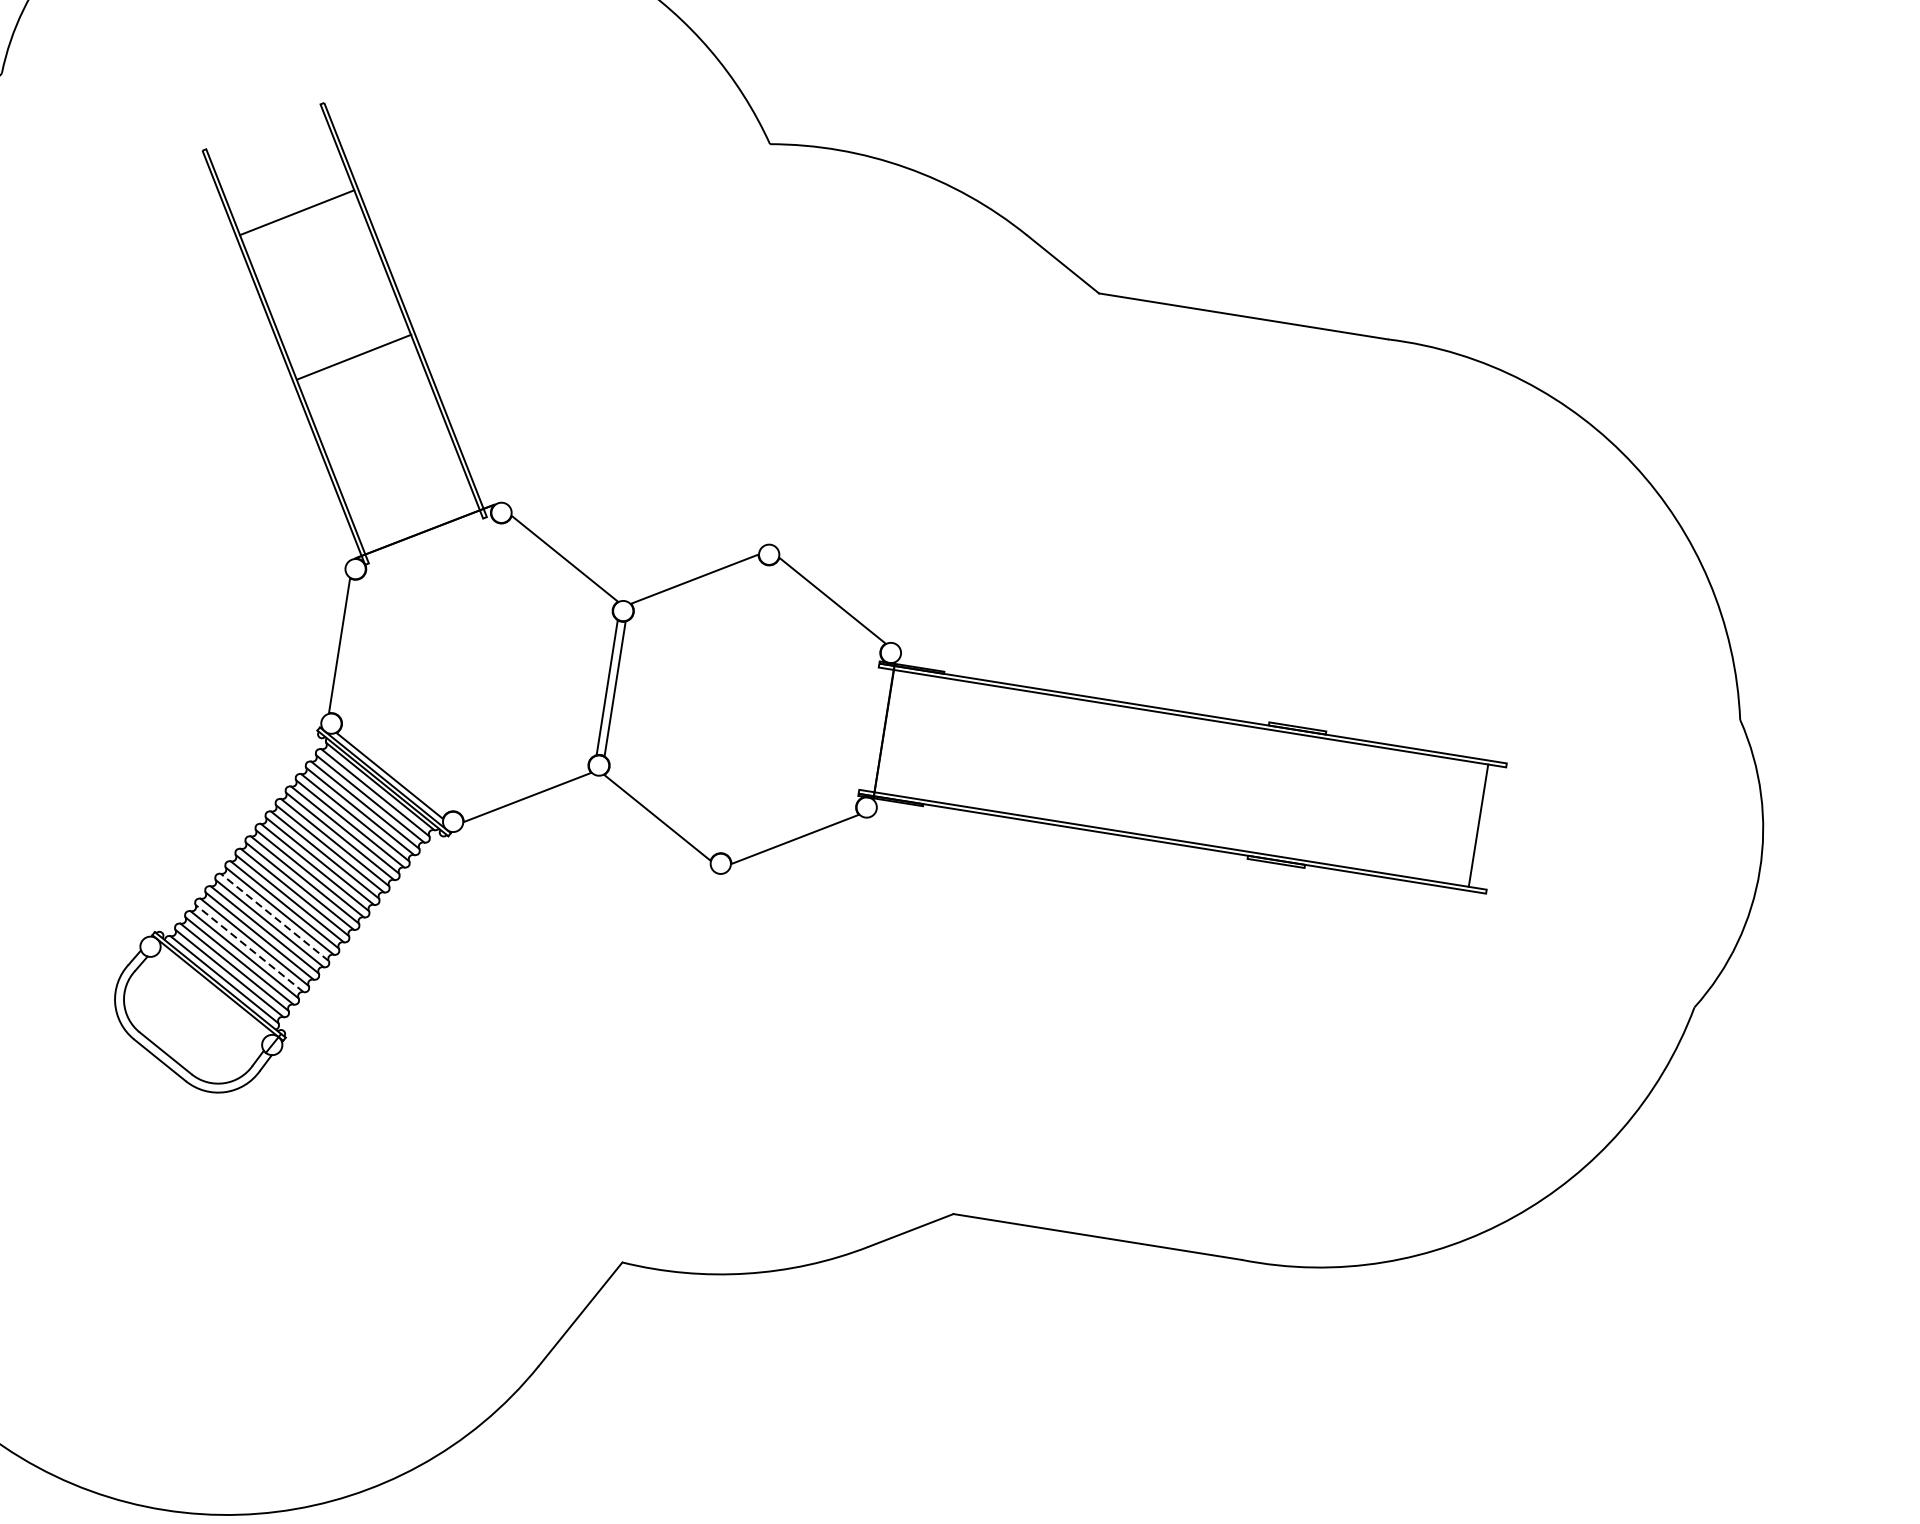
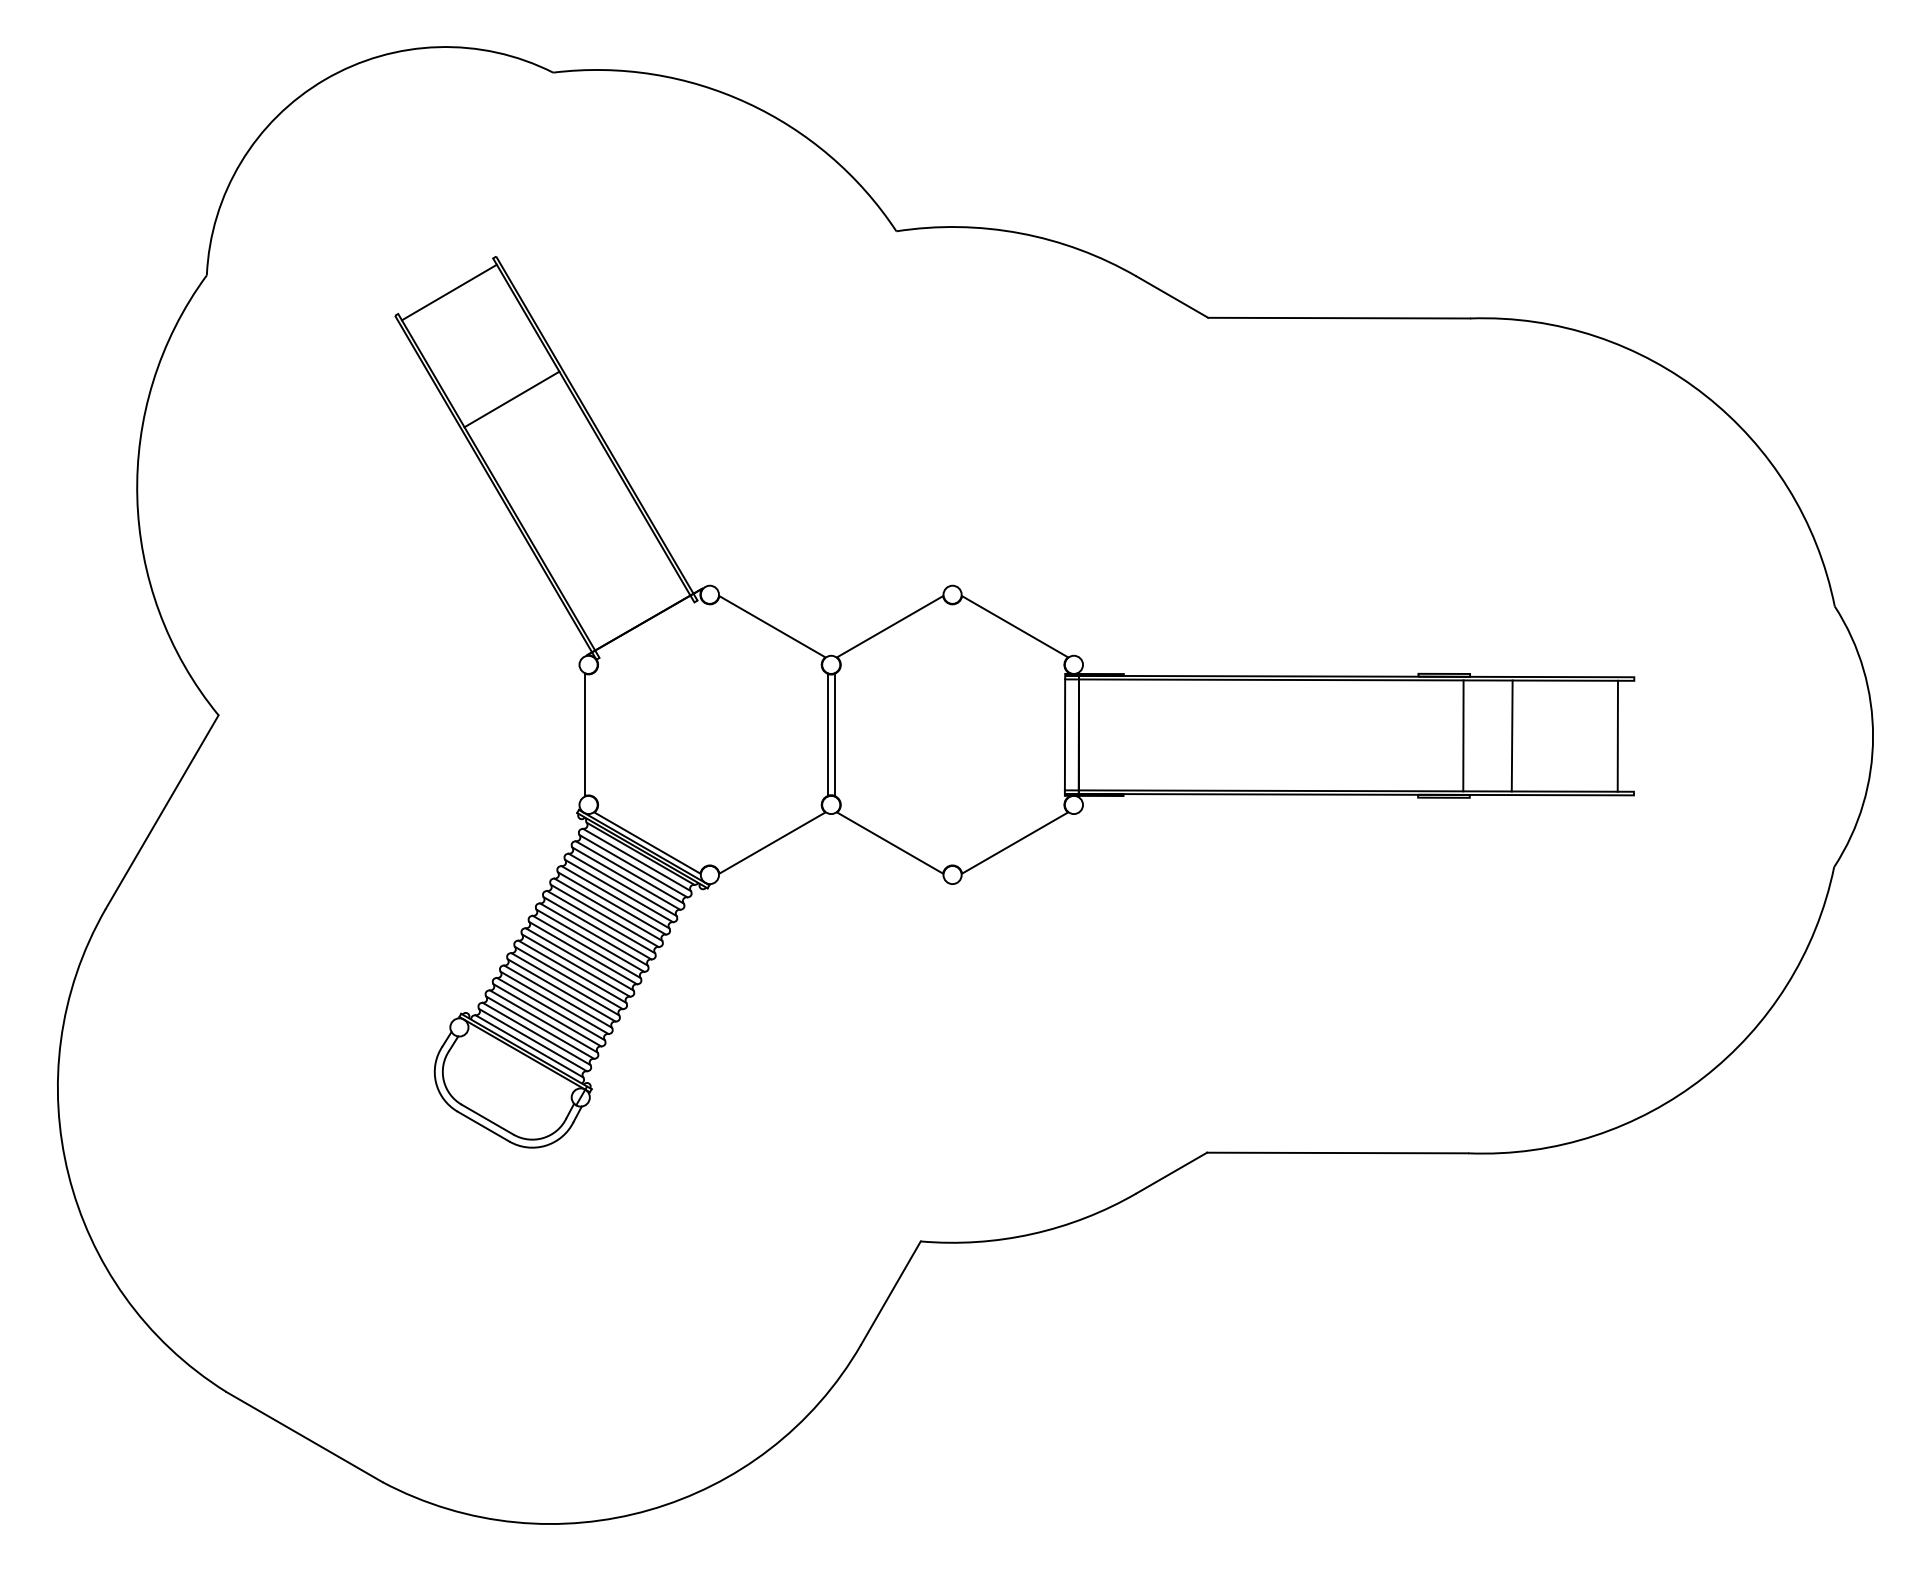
line: (296, 212) -> (448, 292), moved
line: (353, 357) -> (511, 399), moved
line: (868, 728) -> (1064, 734), added
line: (1308, 798) -> (1463, 735), added
line: (1361, 806) -> (1511, 735), added
line: (274, 916) -> (564, 983), dashed -> solid
line: (248, 948) -> (546, 1015), dashed -> solid

